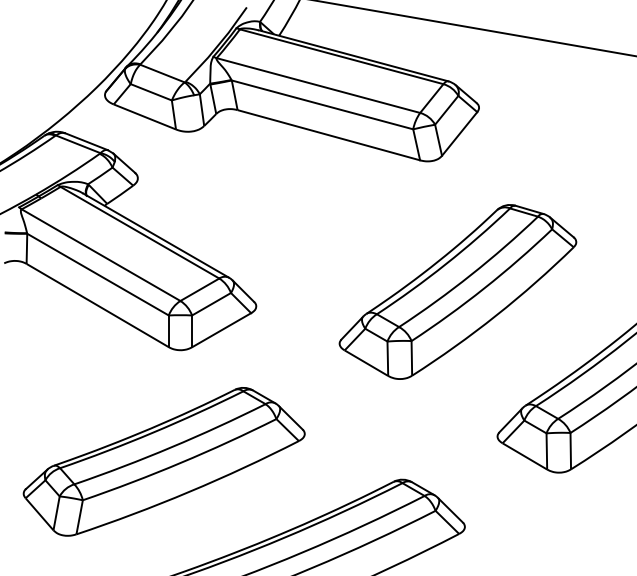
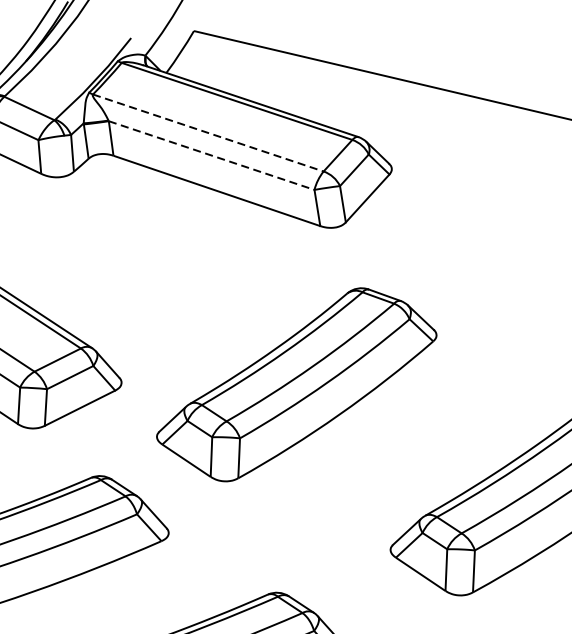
line: (318, 85) -> (208, 132), solid -> dashed
line: (322, 104) -> (211, 155), solid -> dashed
part: (457, 291) -> (296, 384), moved

